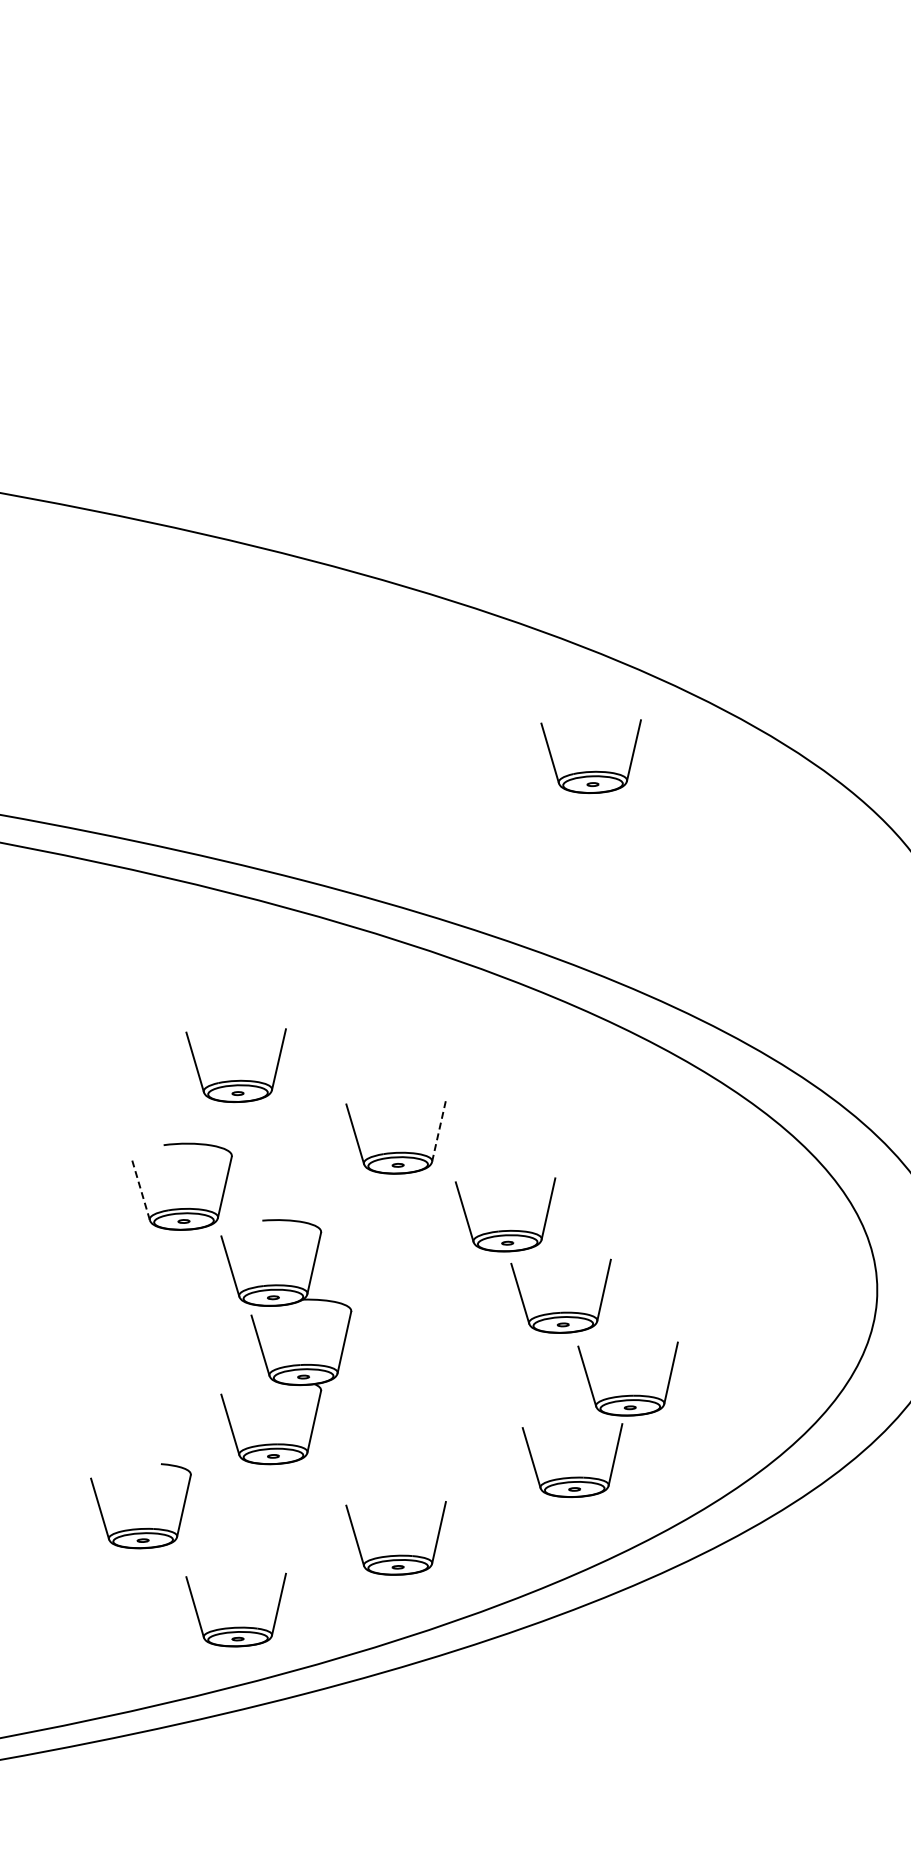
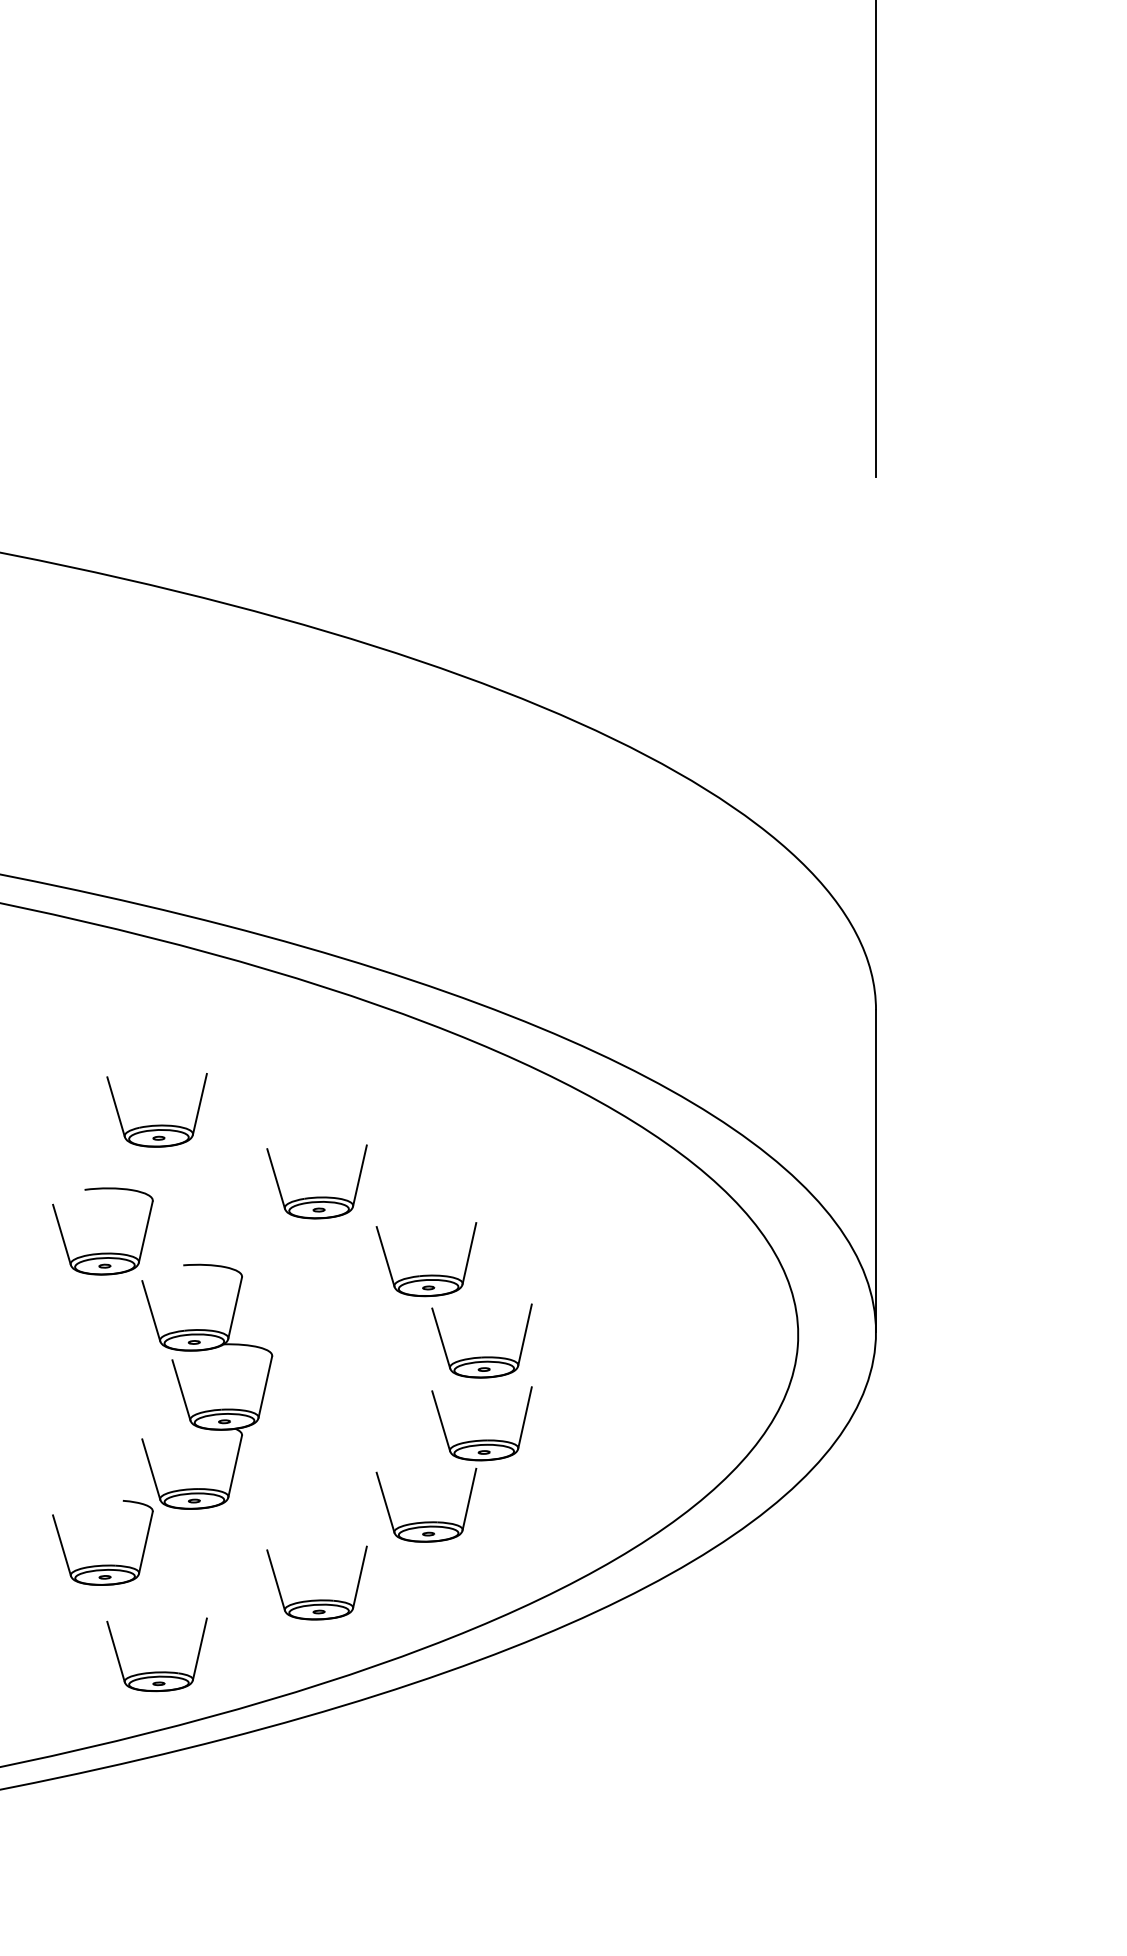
part: (590, 770) -> (511, 815), removed
line: (439, 1130) -> (360, 1175), dashed -> solid
line: (140, 1189) -> (61, 1234), dashed -> solid
part: (603, 1413) -> (457, 1458), moved
part: (140, 1527) -> (102, 1564), moved

